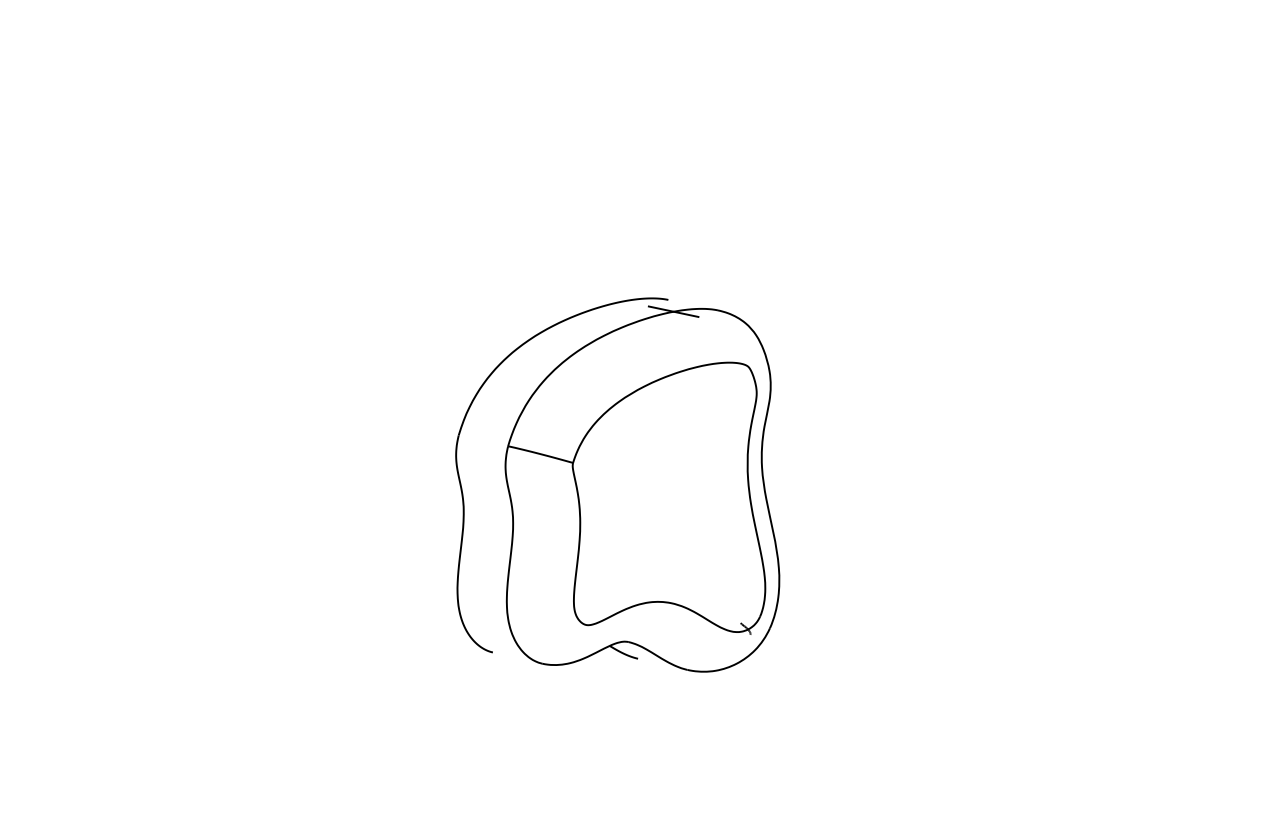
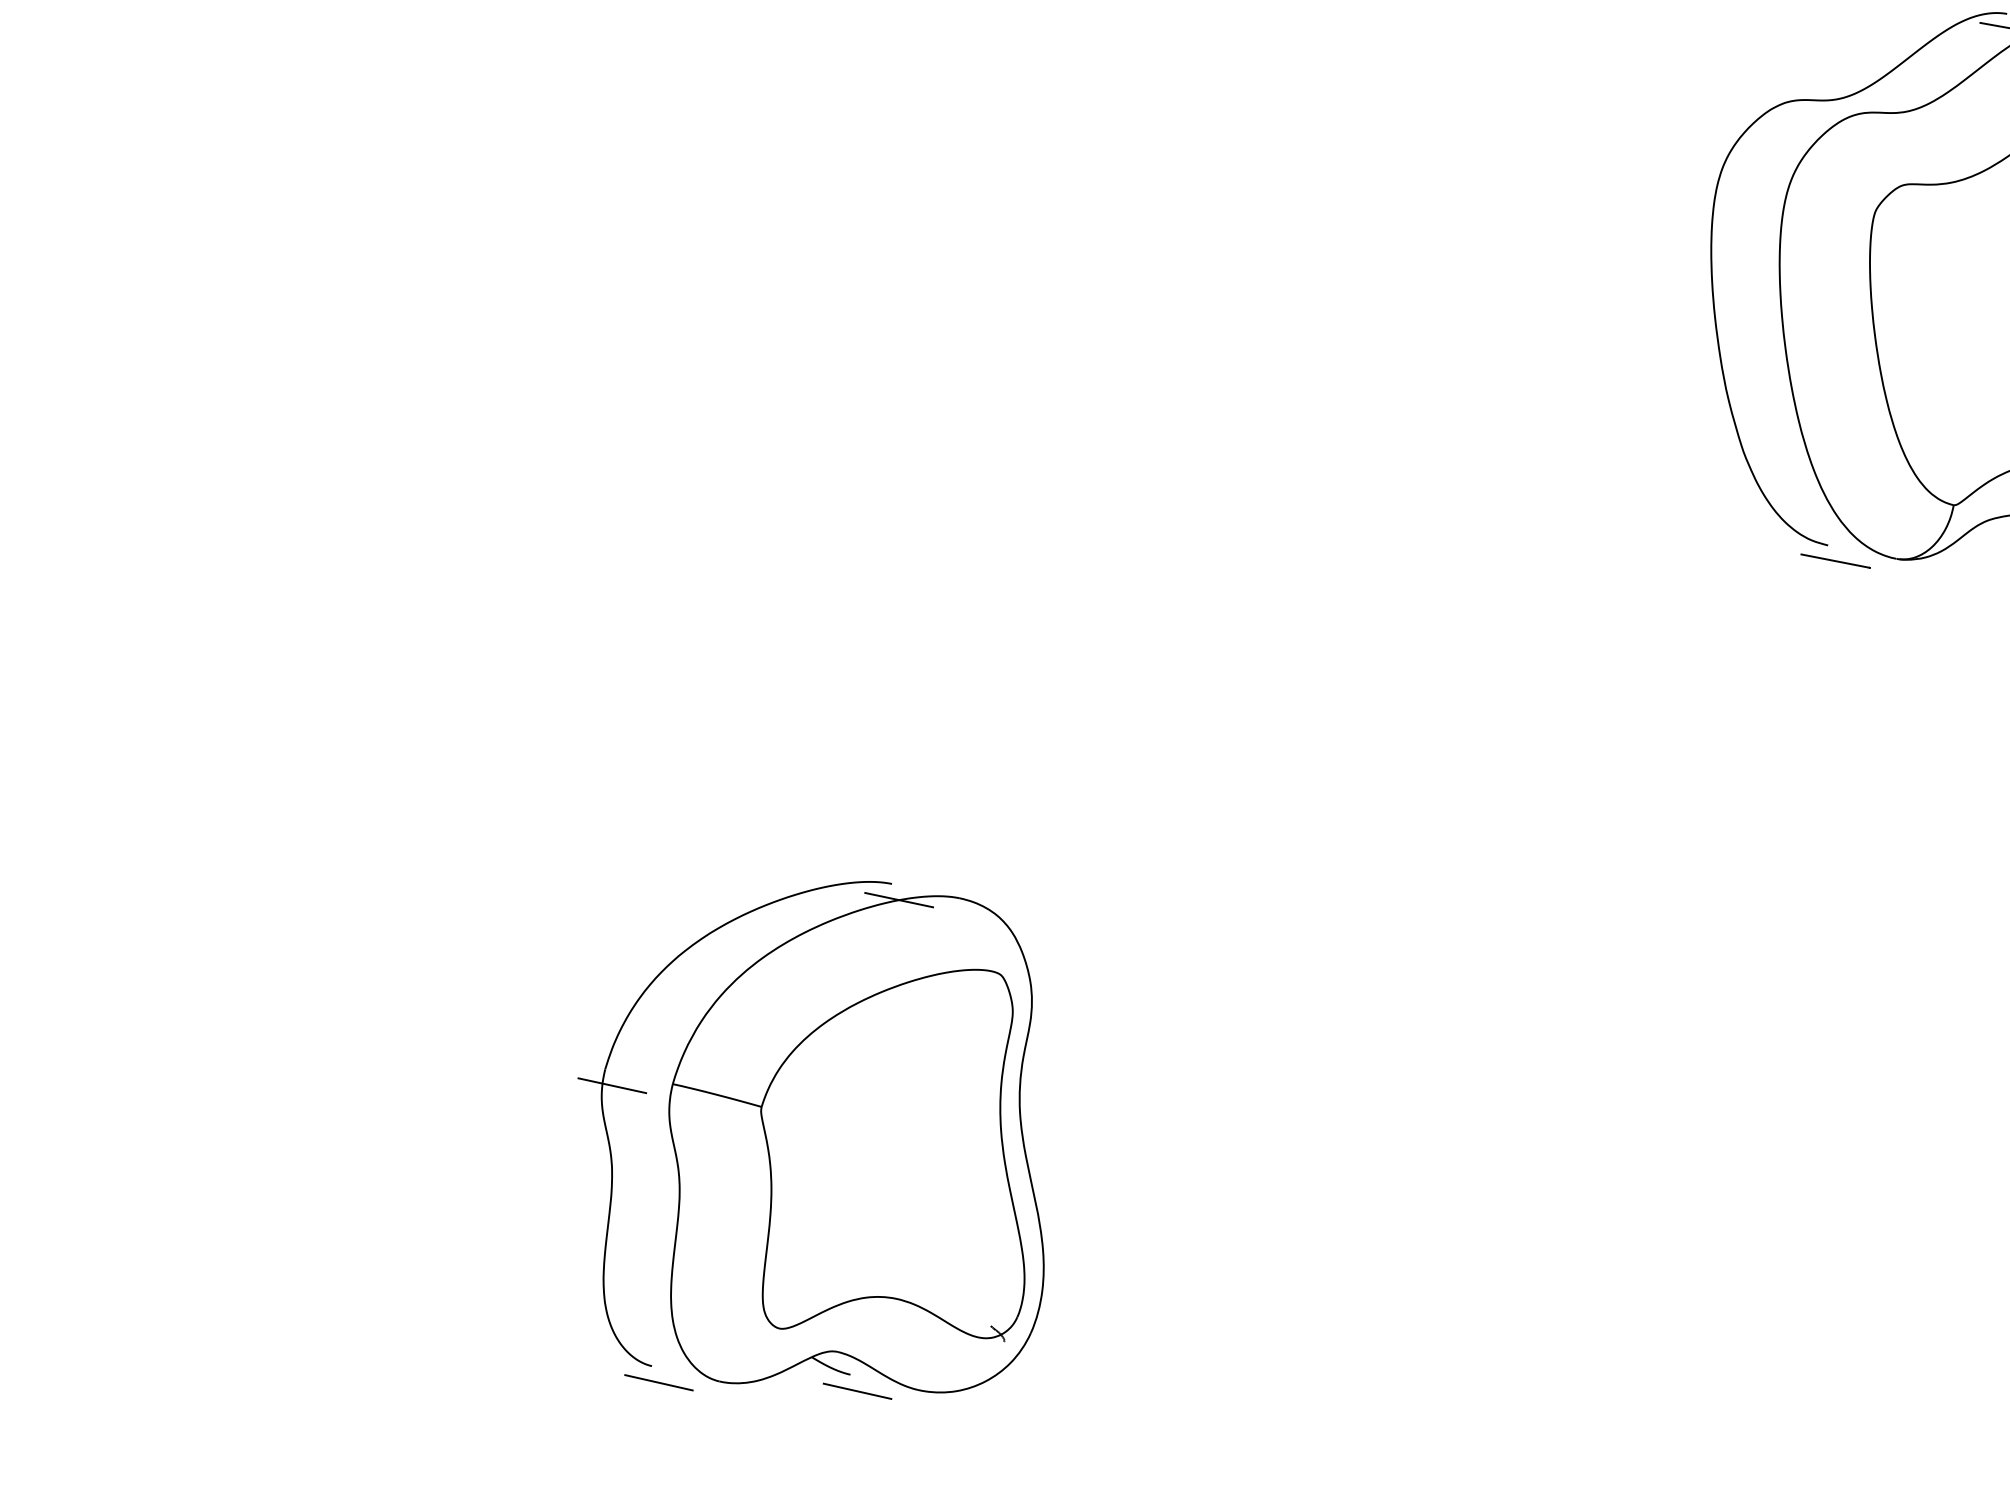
line: (464, 447) -> (612, 1085), added
line: (497, 664) -> (658, 1382), added
line: (643, 670) -> (857, 1390), added

